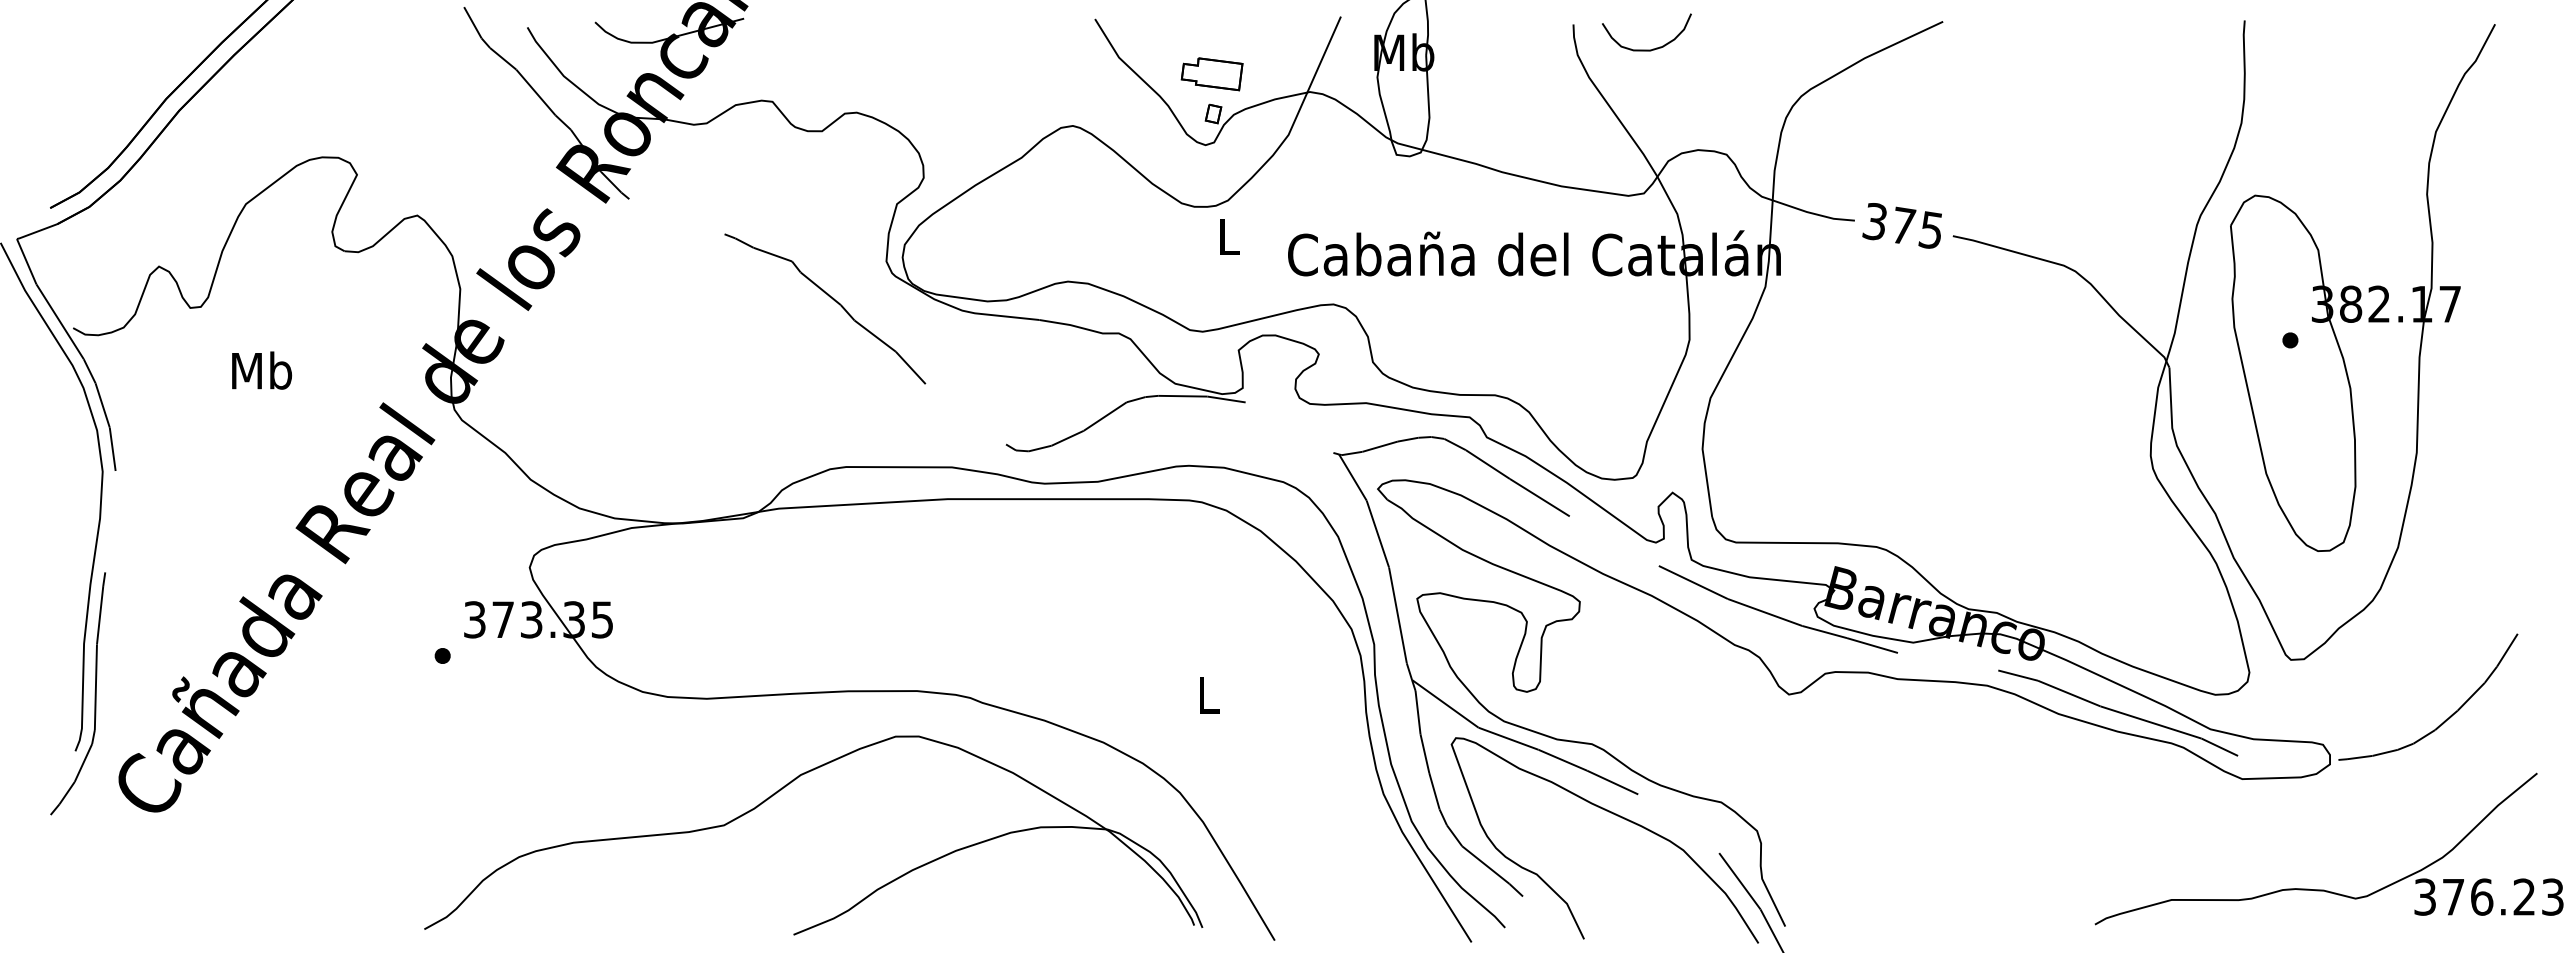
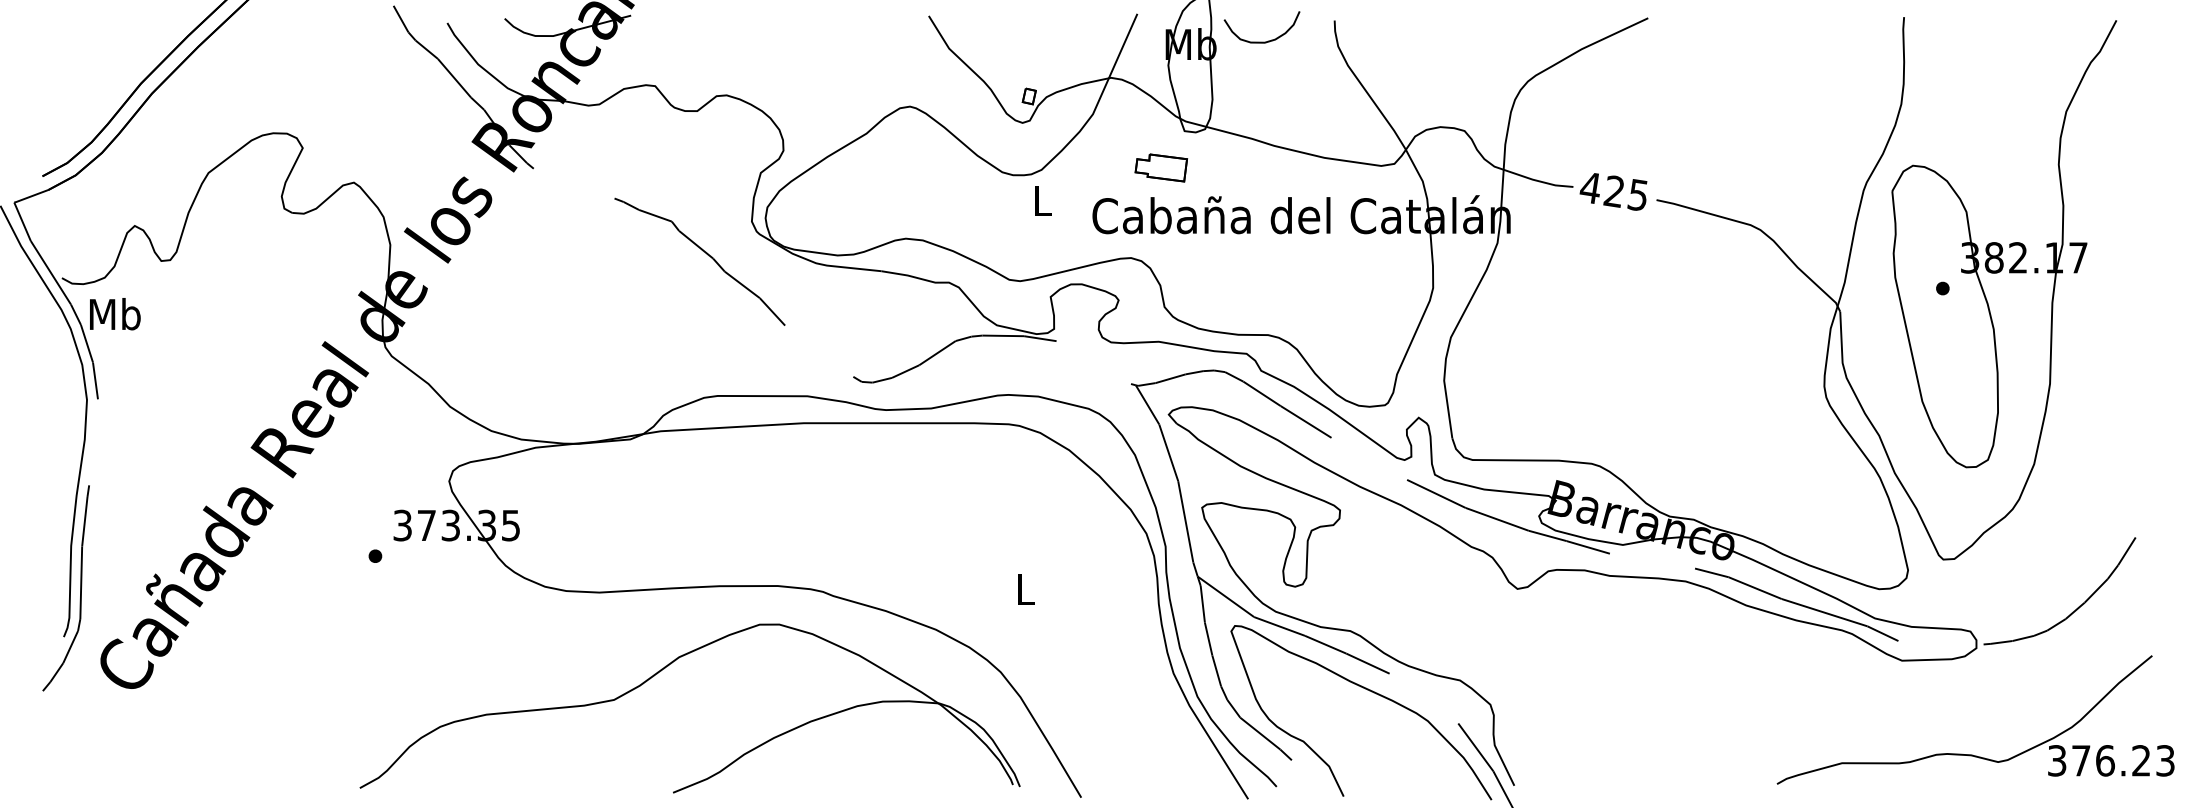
curve: (1646, 49) -> (1261, 41), moved
part: (1211, 74) -> (1160, 168), moved
text: (1889, 224) -> (1602, 190), 375 -> 425
text: (262, 370) -> (115, 314), moved

